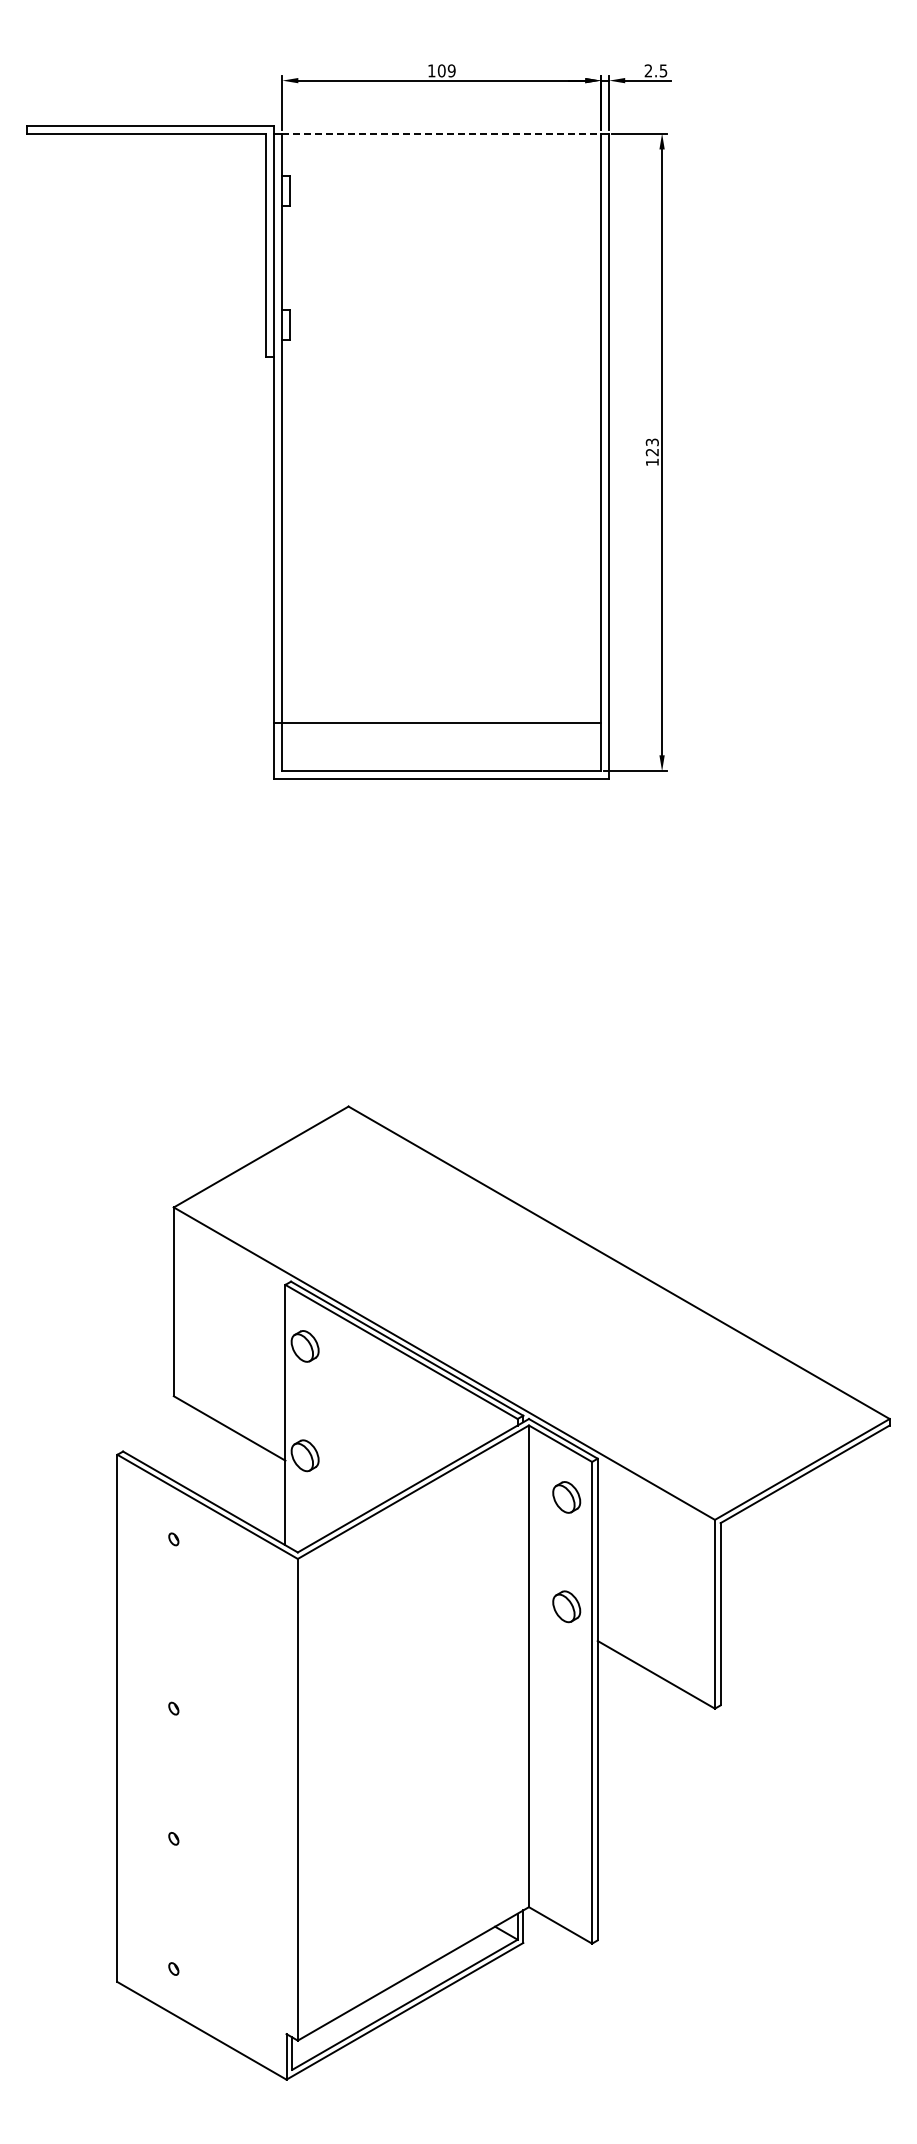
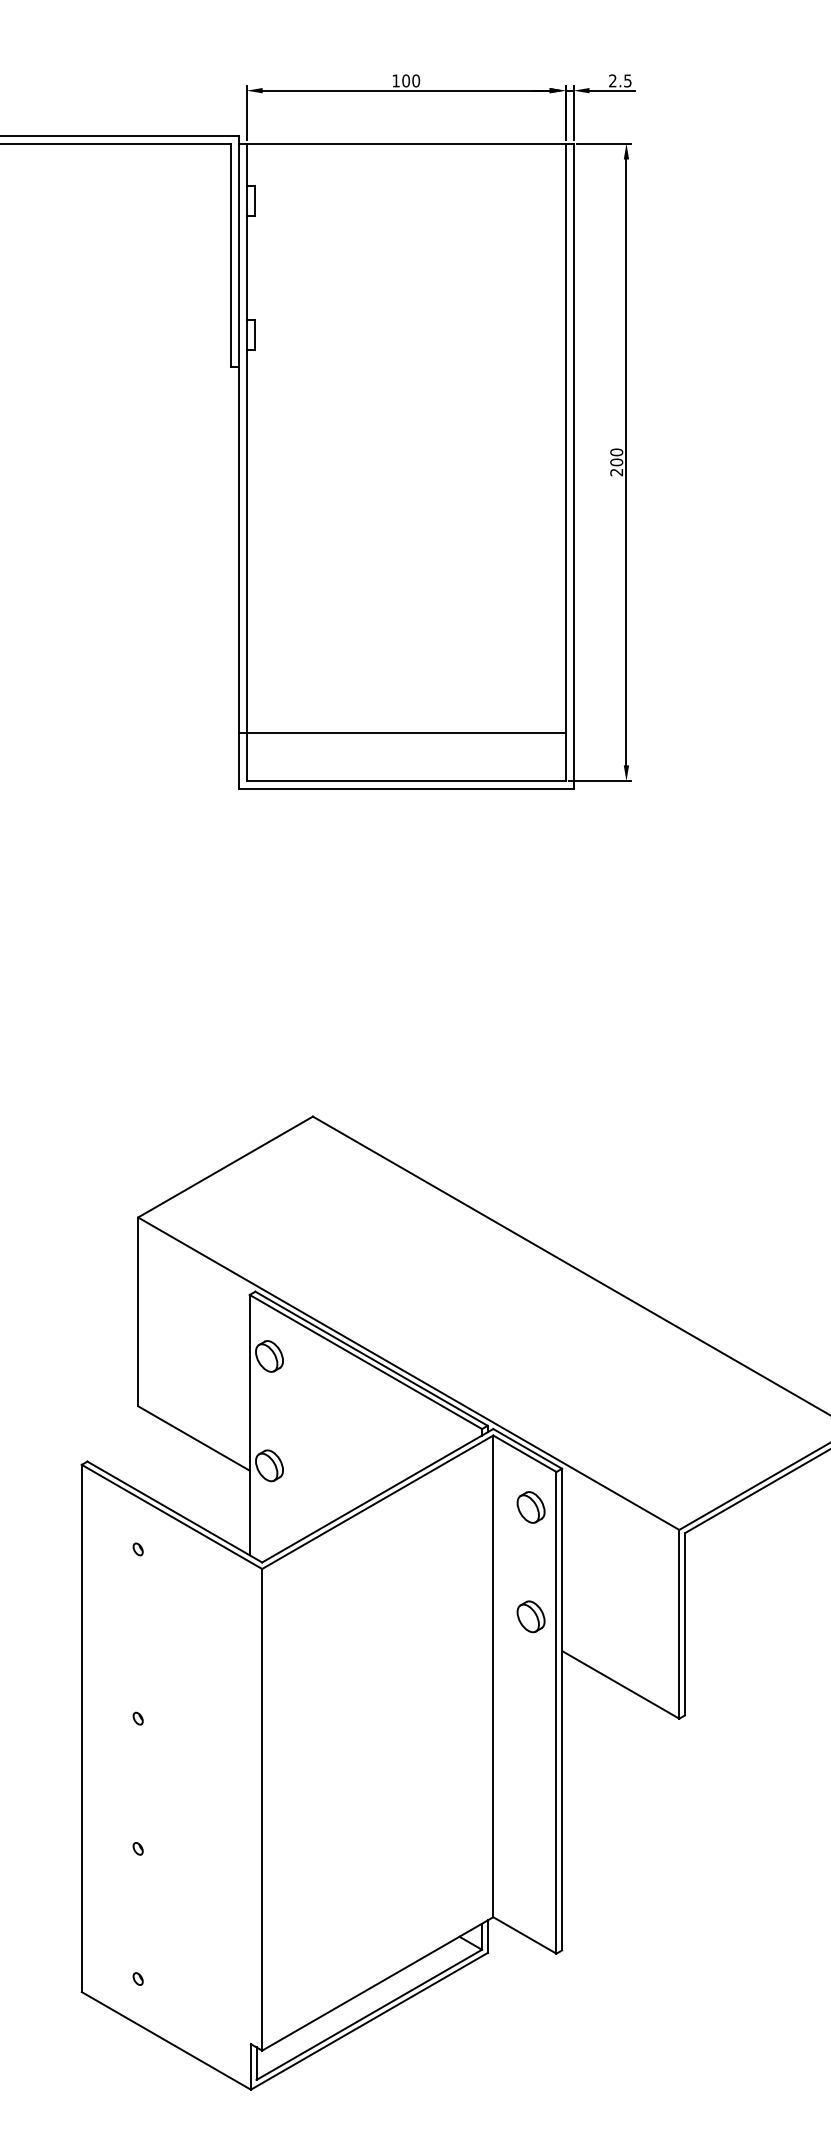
text: (451, 70) -> (415, 80), 109 -> 100
line: (442, 133) -> (406, 143), dashed -> solid
text: (651, 452) -> (615, 462), 123 -> 200

